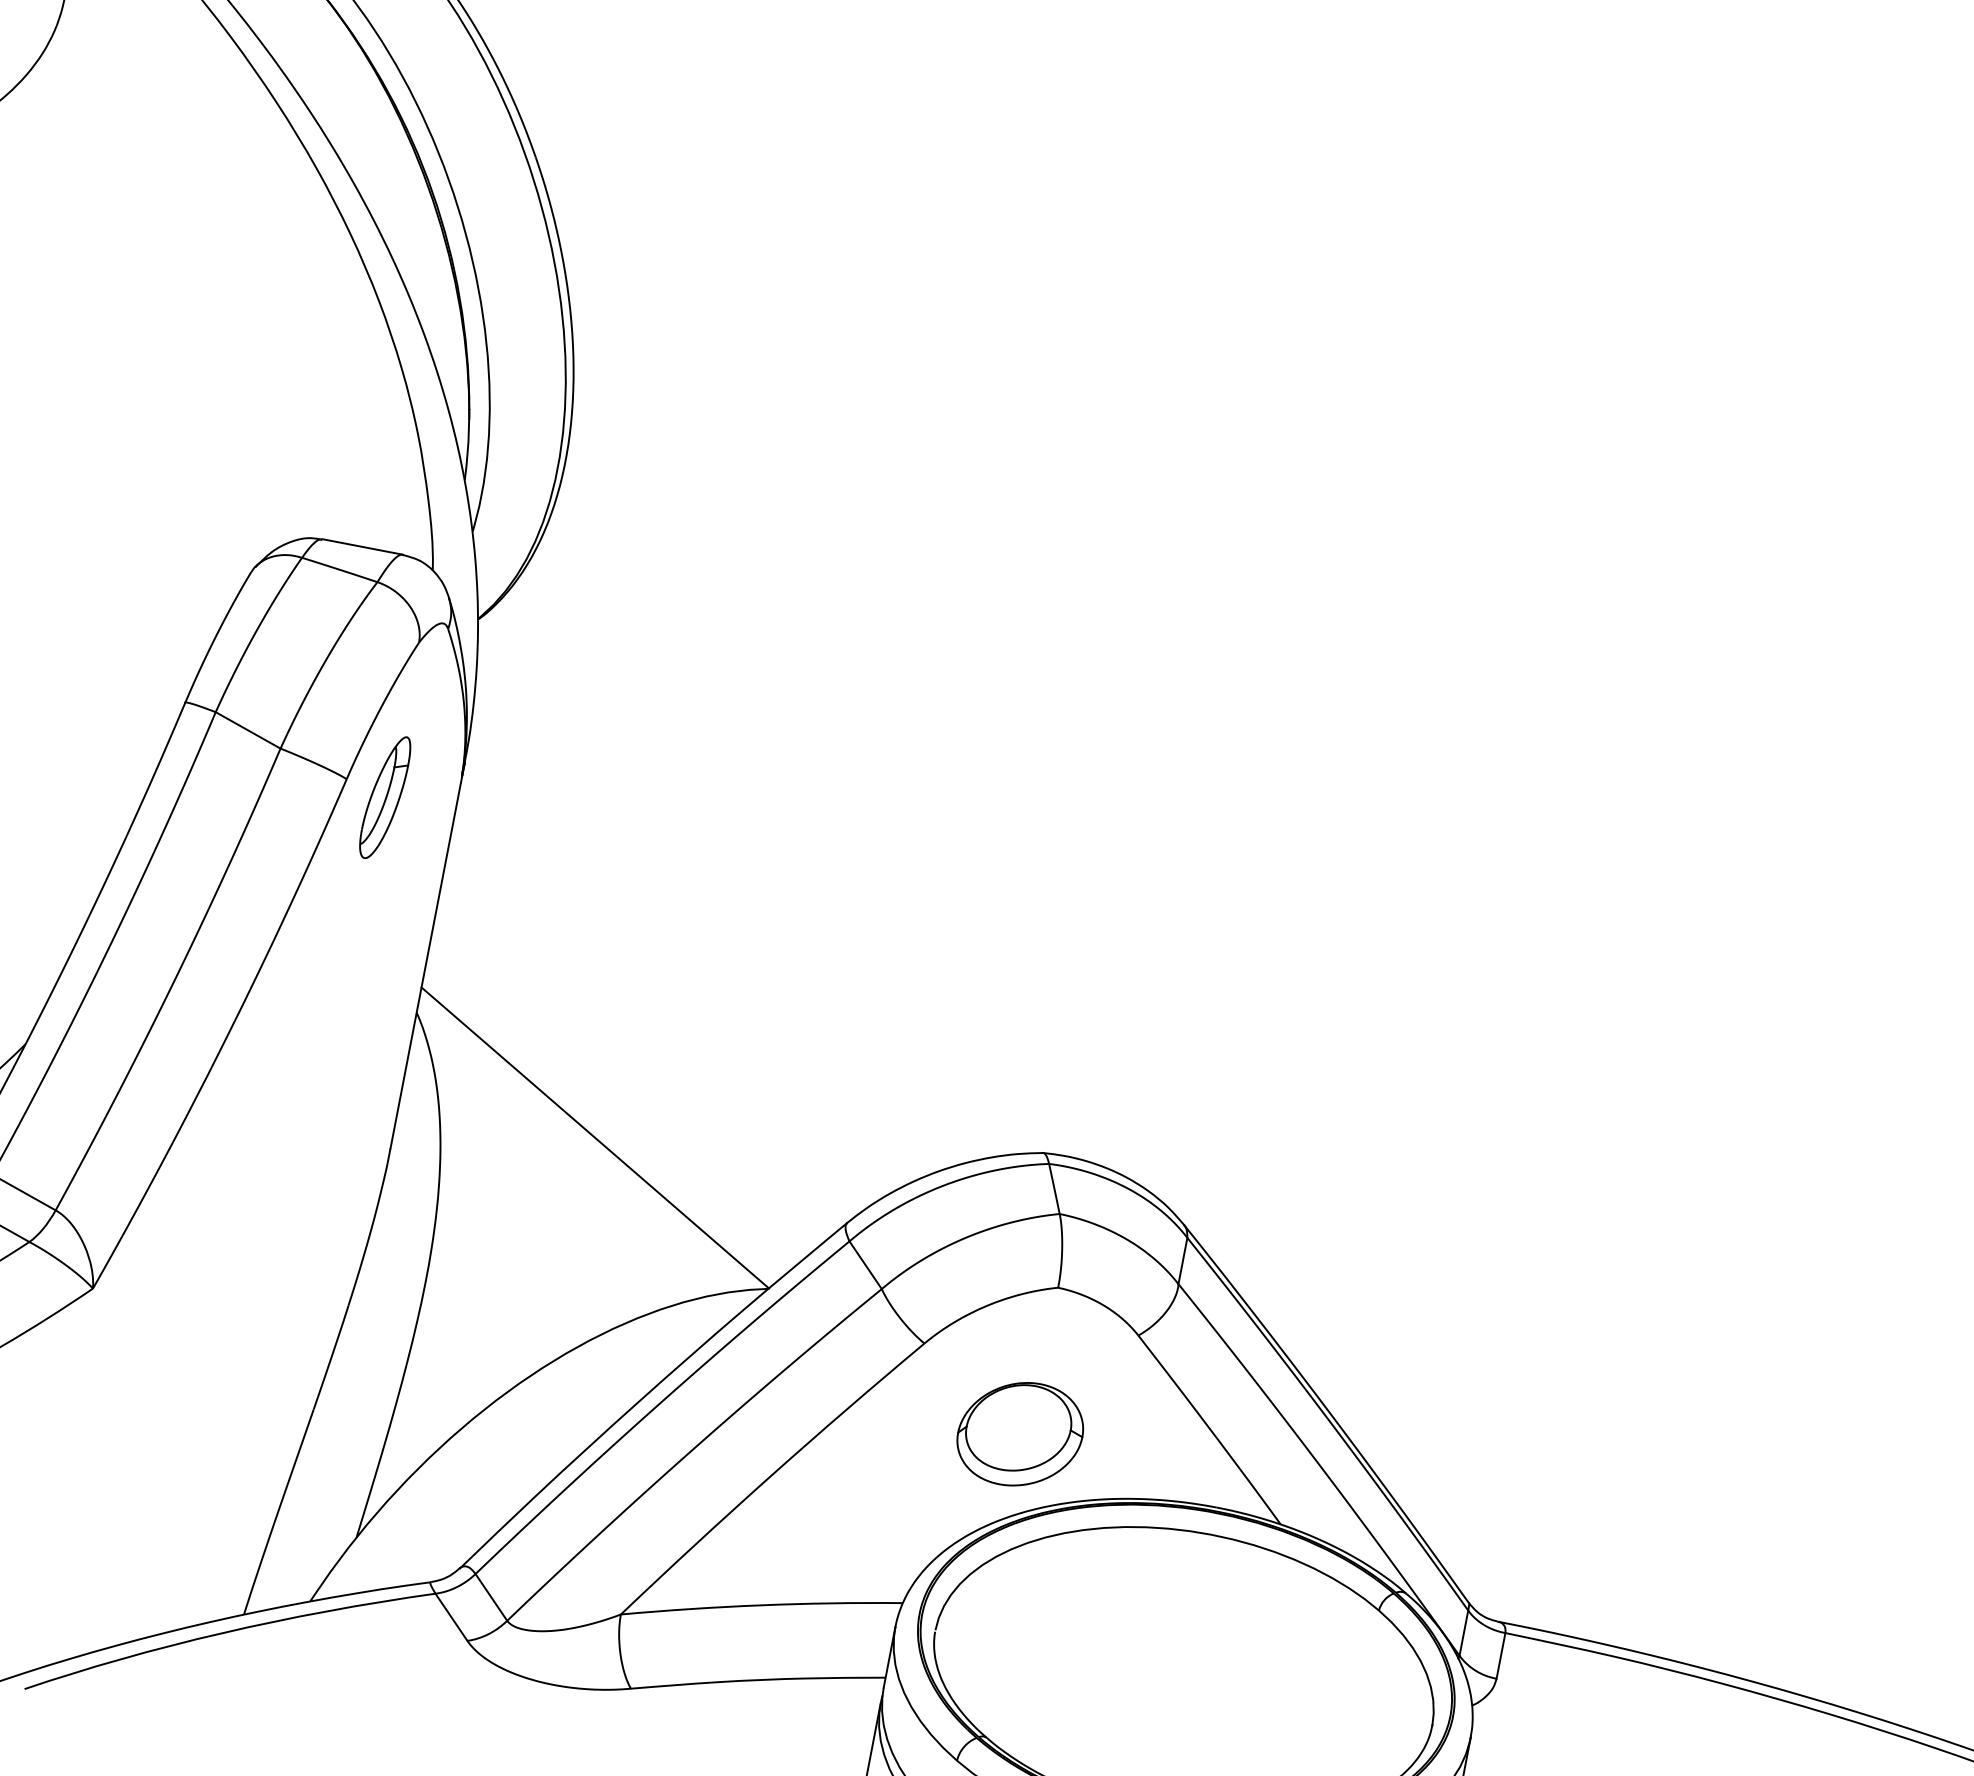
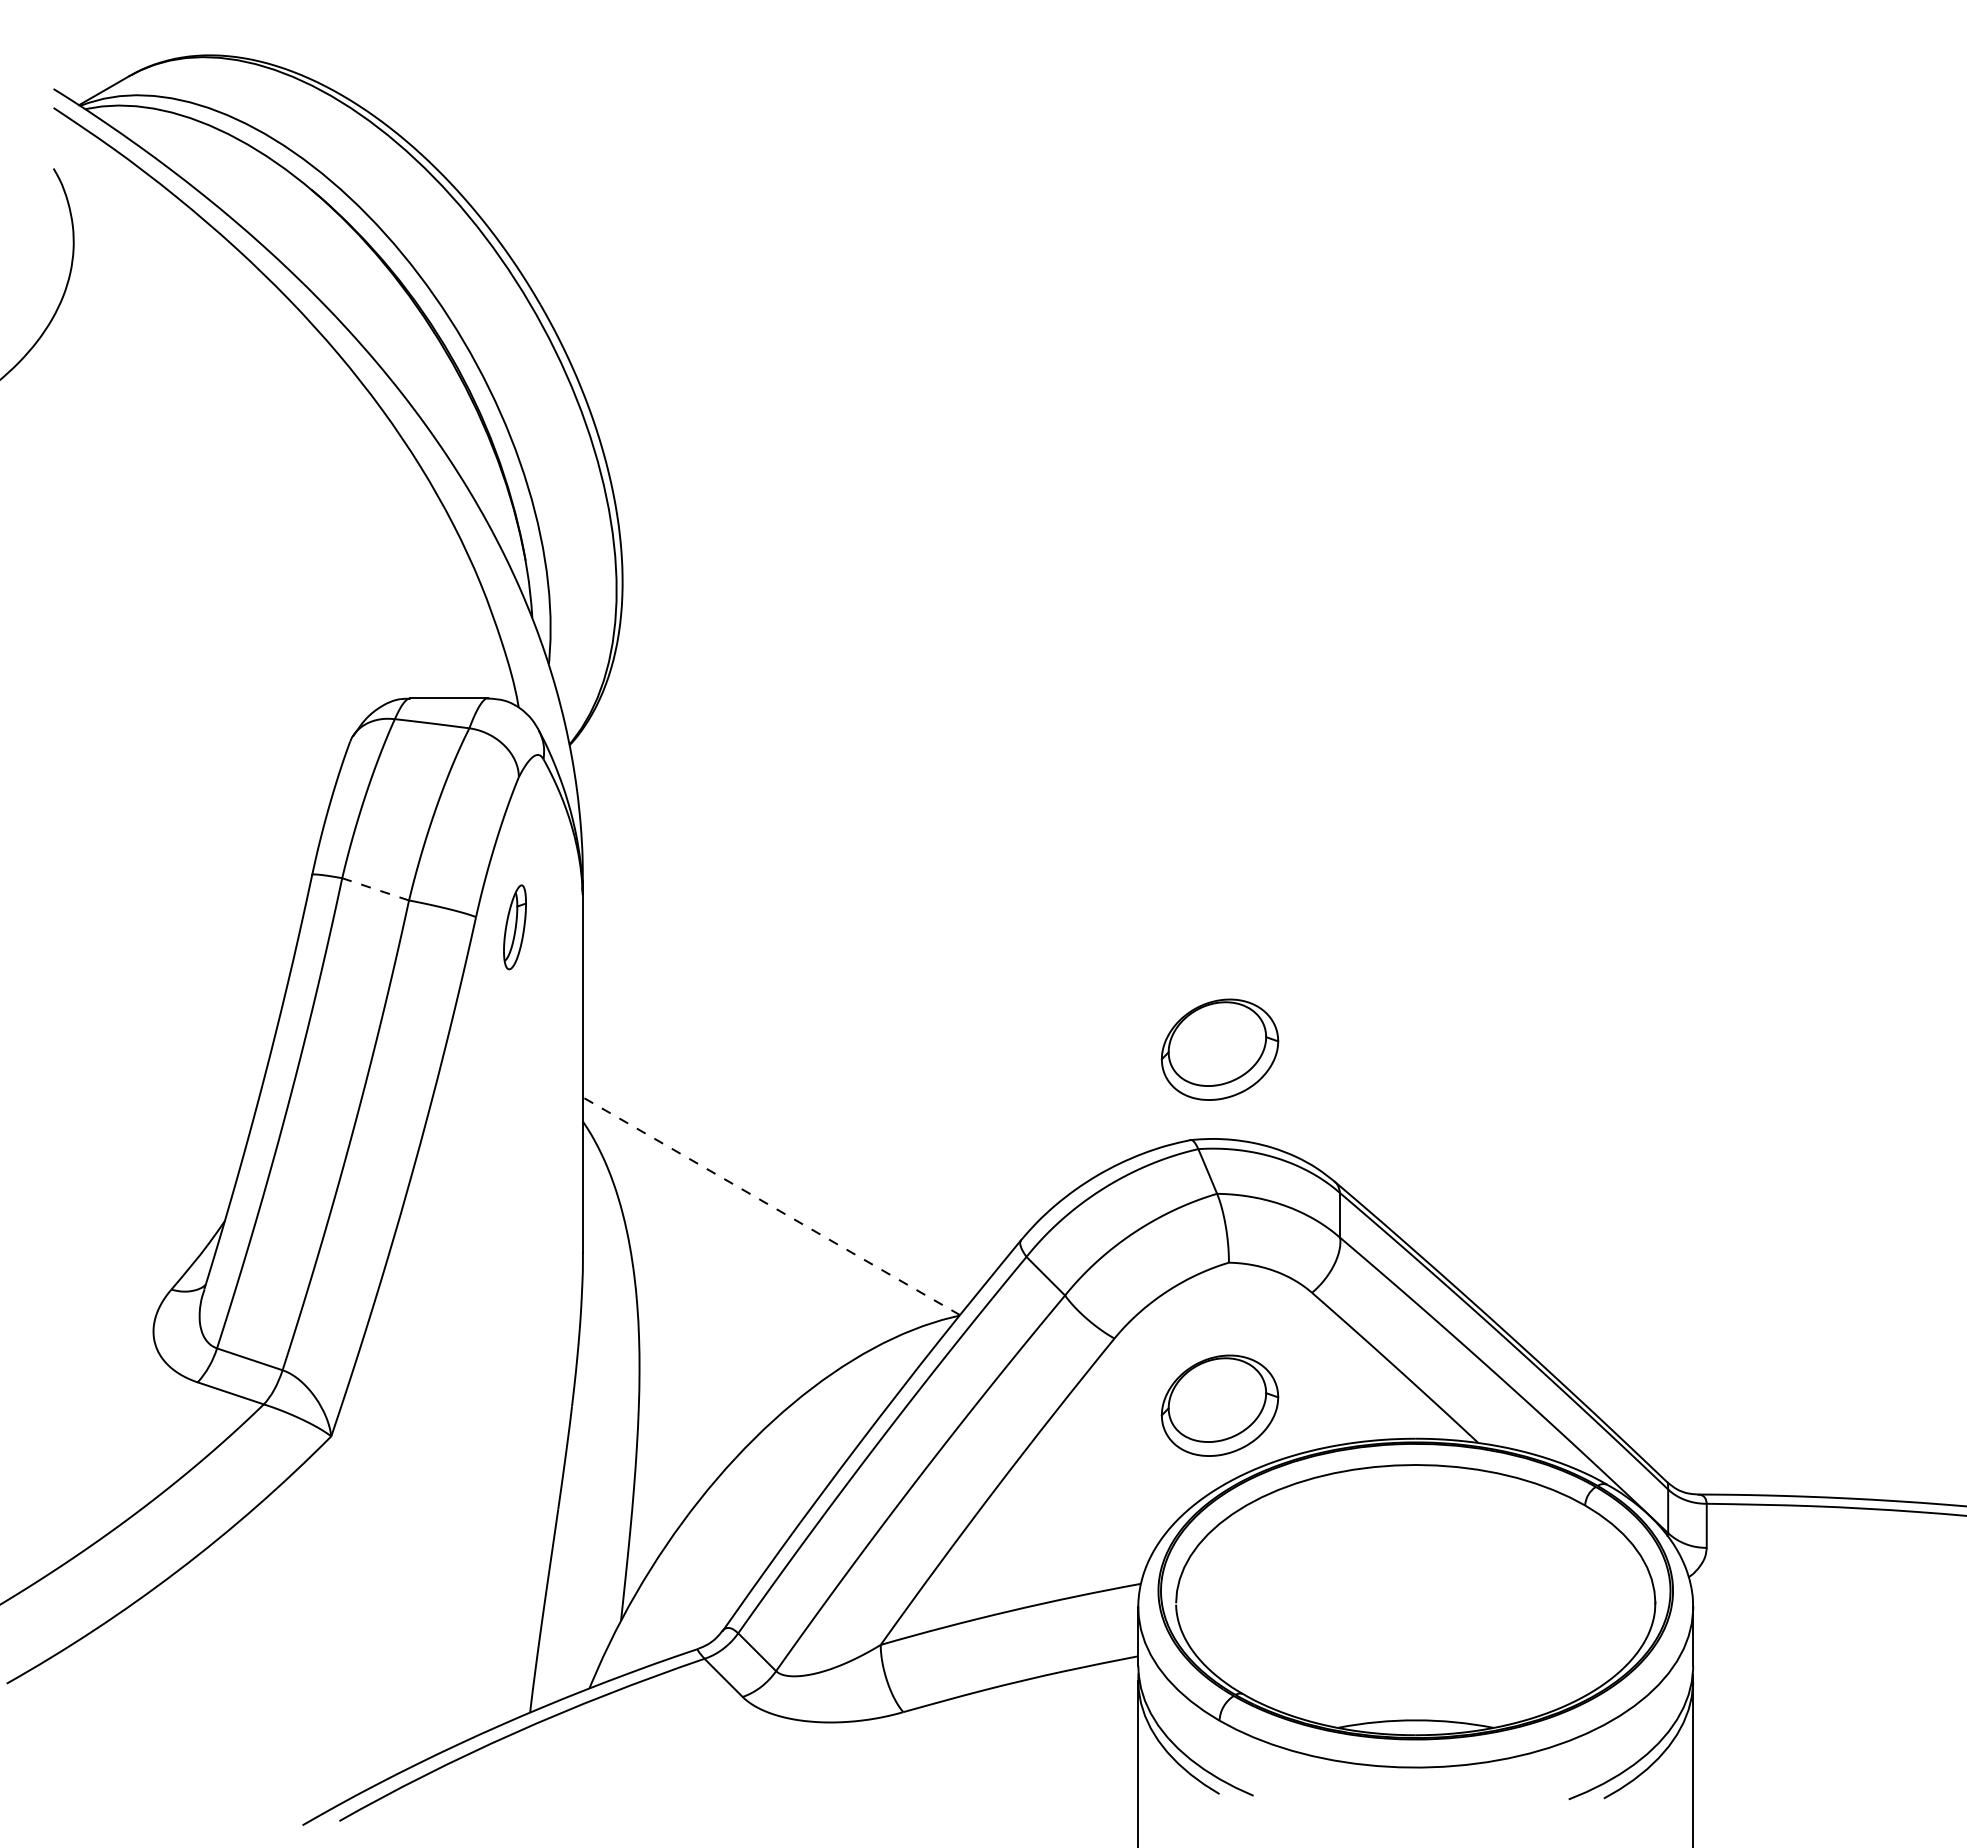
line: (247, 730) -> (375, 889), solid -> dashed
part: (384, 797) -> (514, 927), size x0.7
part: (1090, 1064) -> (1219, 1049), added
line: (595, 1138) -> (771, 1206), solid -> dashed

